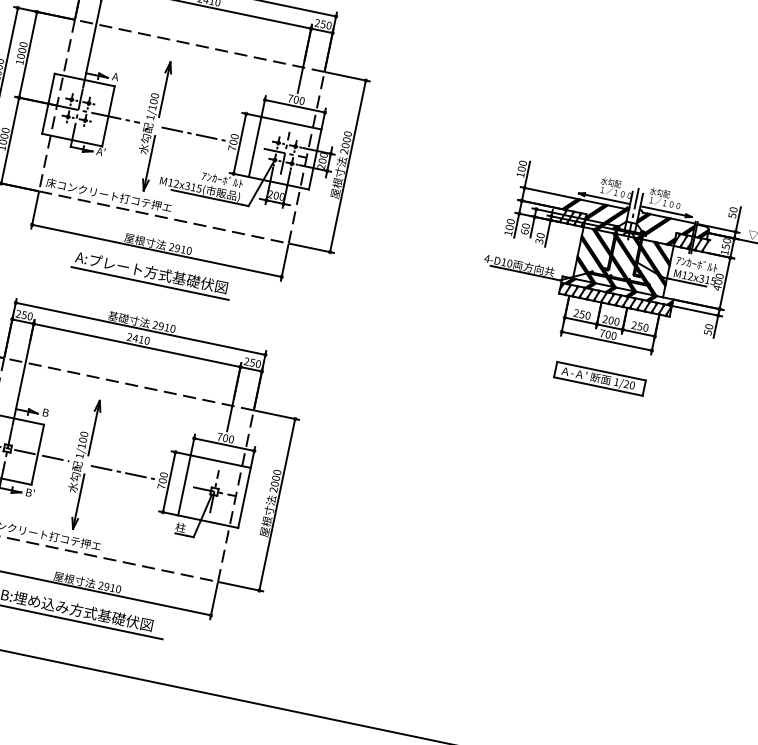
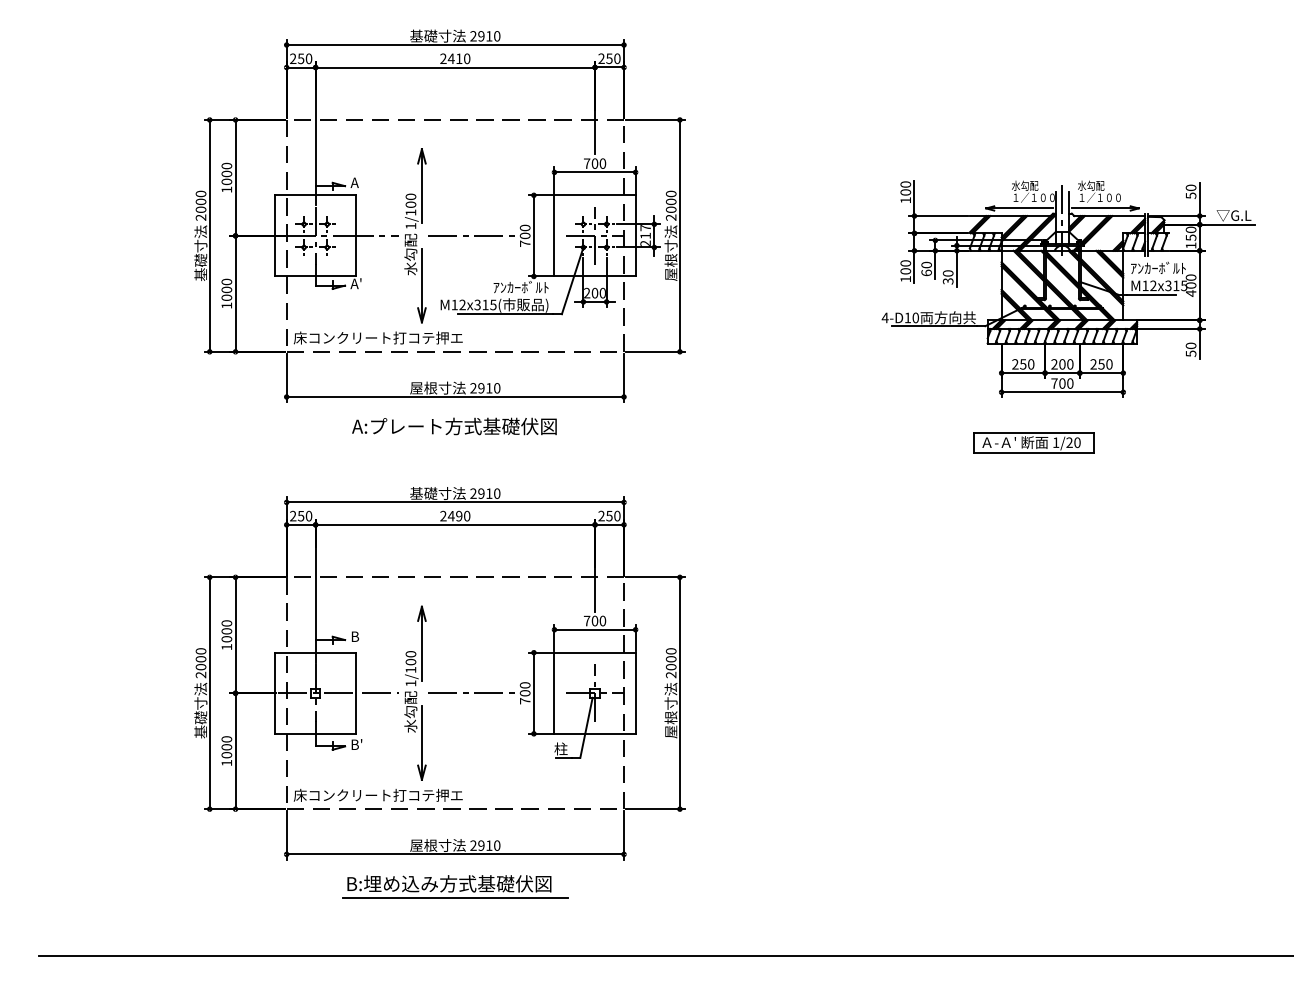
text: (323, 158) -> (645, 232), 200 -> 217
line: (150, 283) -> (455, 441), removed
text: (141, 339) -> (459, 515), 2410 -> 2490
part: (599, 378) -> (1033, 442), moved

